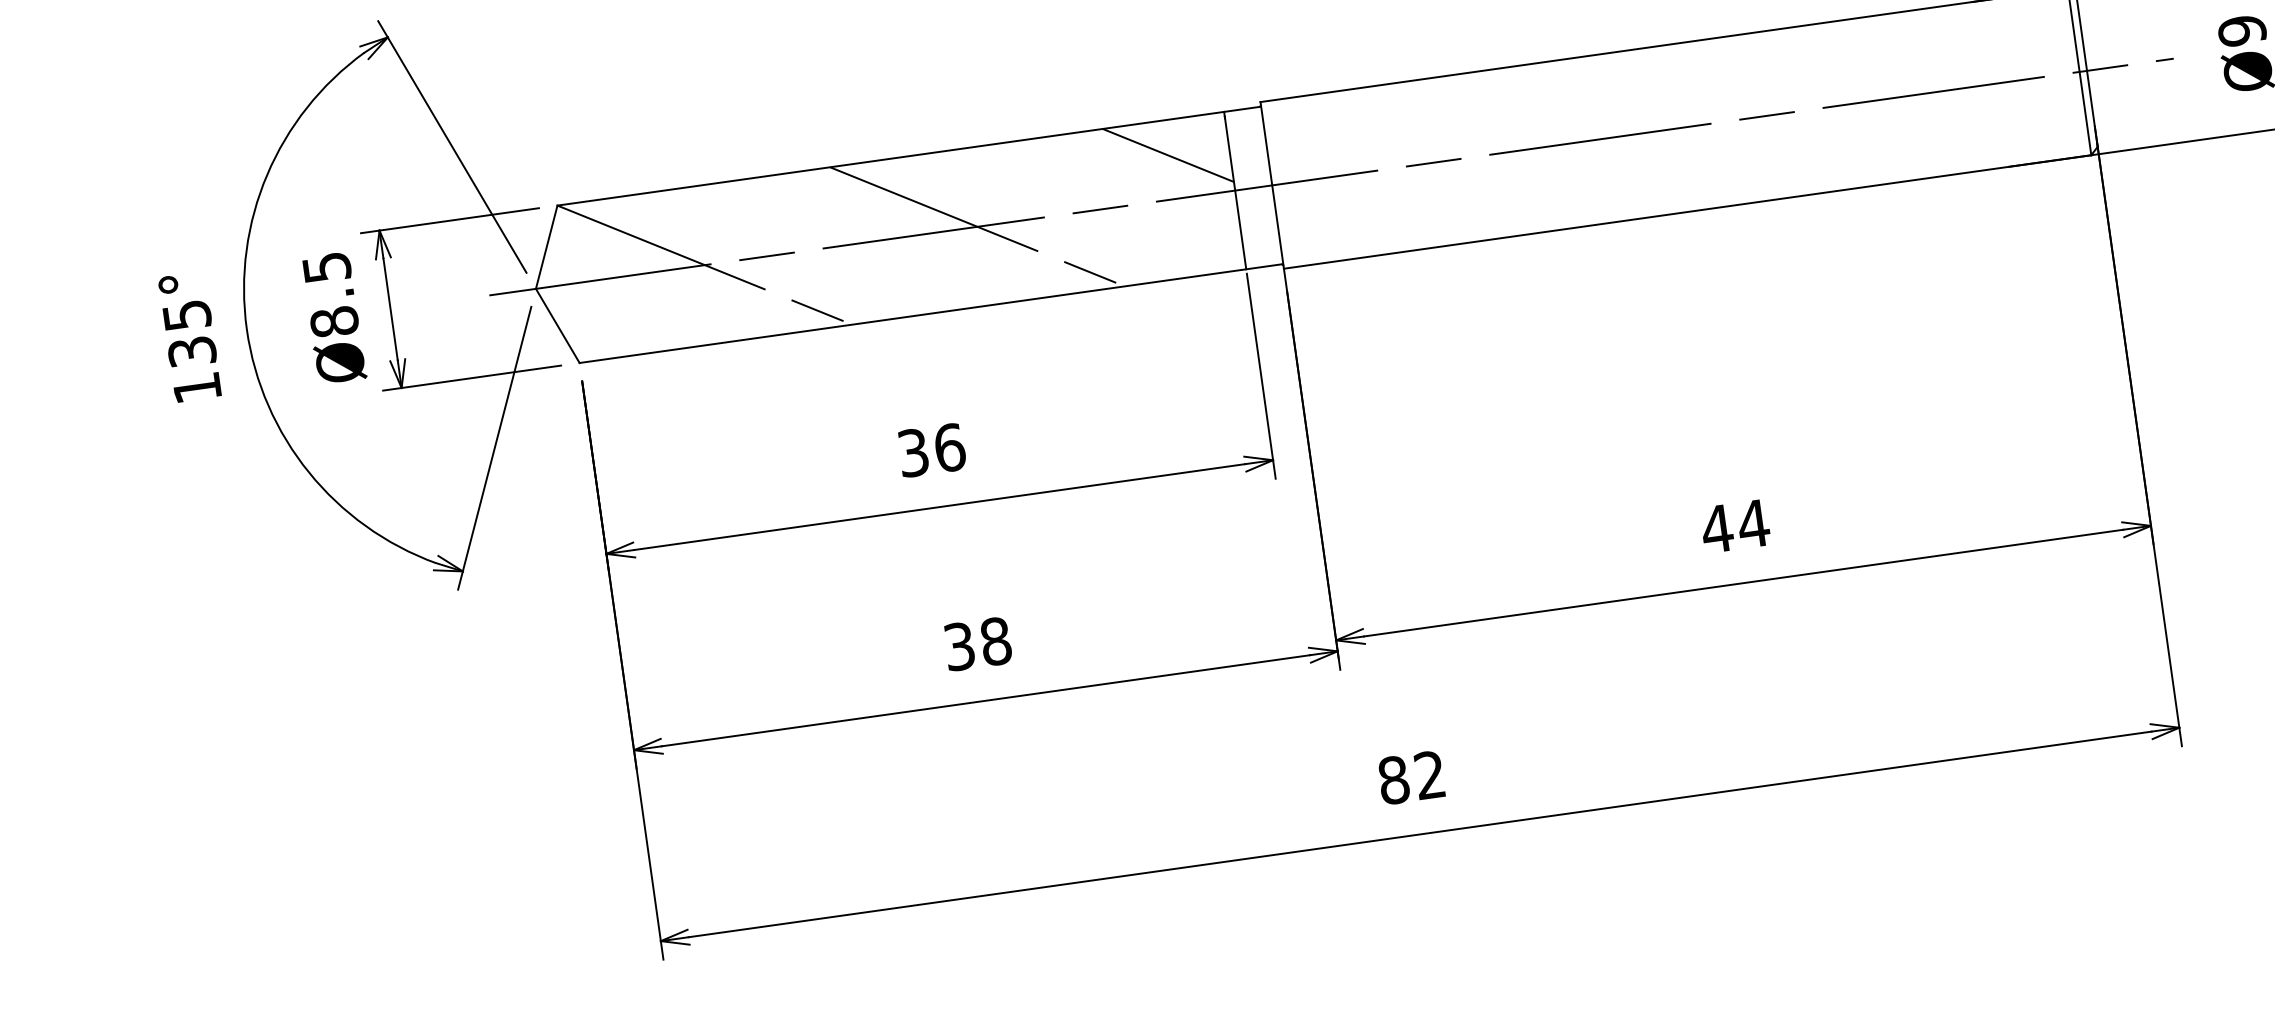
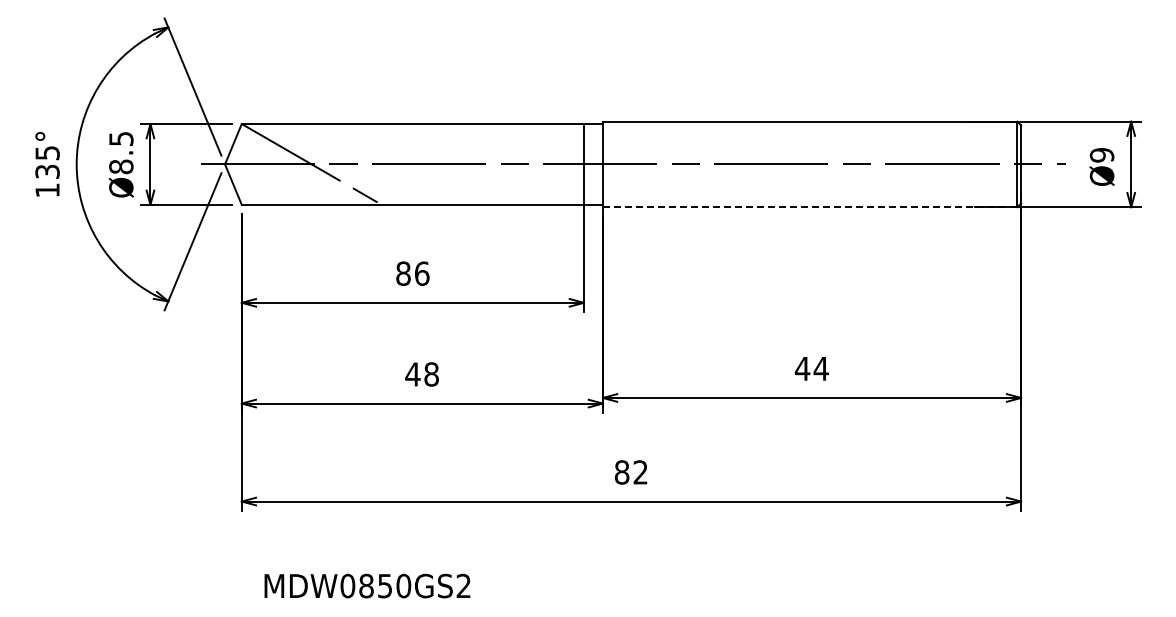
line: (1167, 156) -> (552, 142), removed
line: (1686, 212) -> (809, 207), solid -> dashed
line: (977, 226) -> (451, 164), removed
text: (913, 452) -> (403, 273), 36 -> 86
text: (958, 646) -> (412, 374), 38 -> 48

